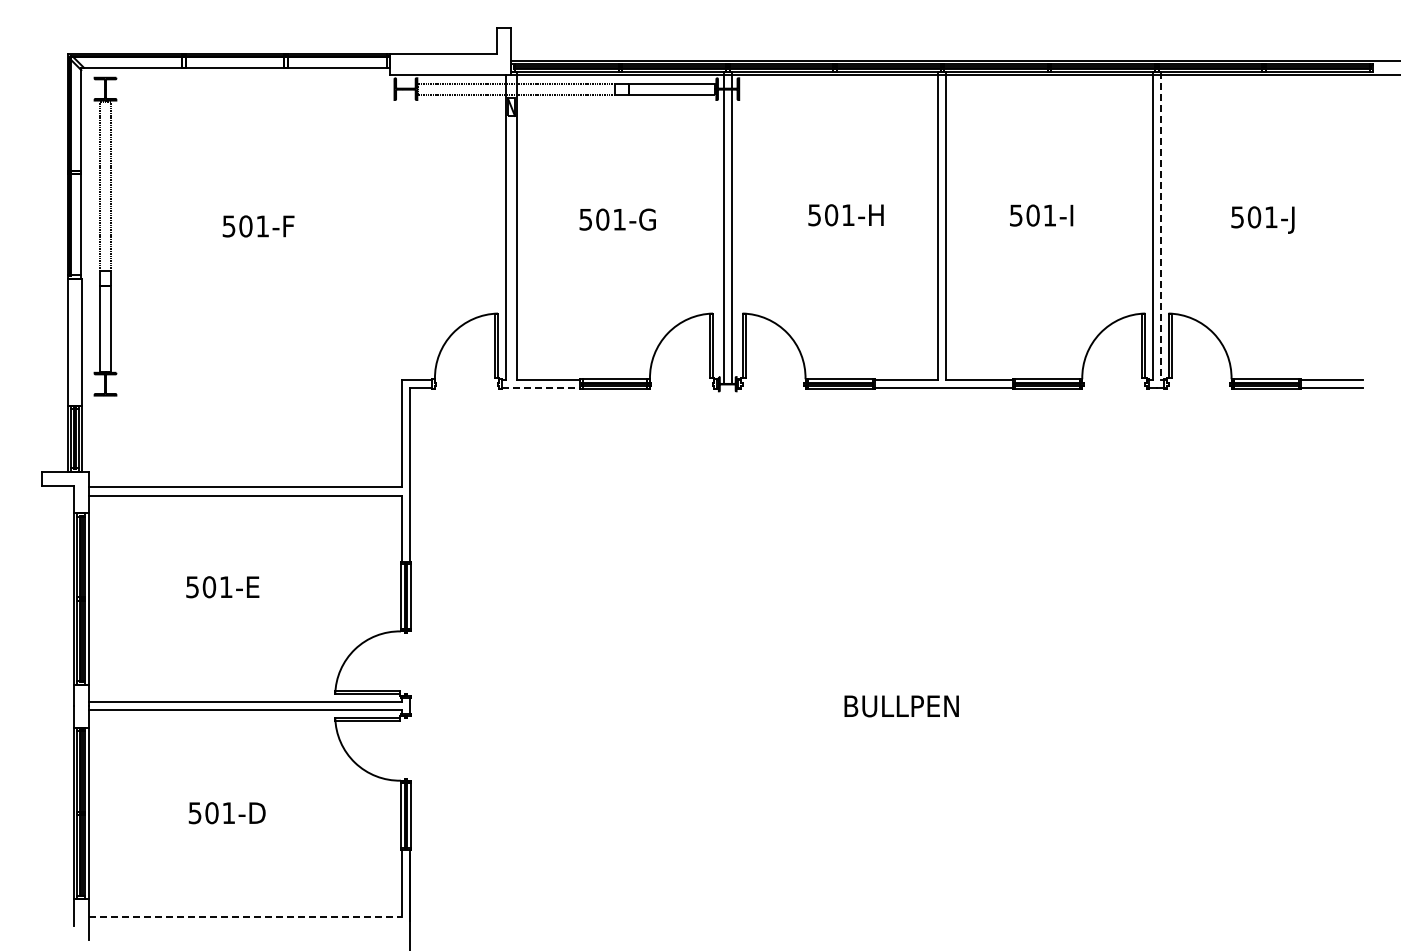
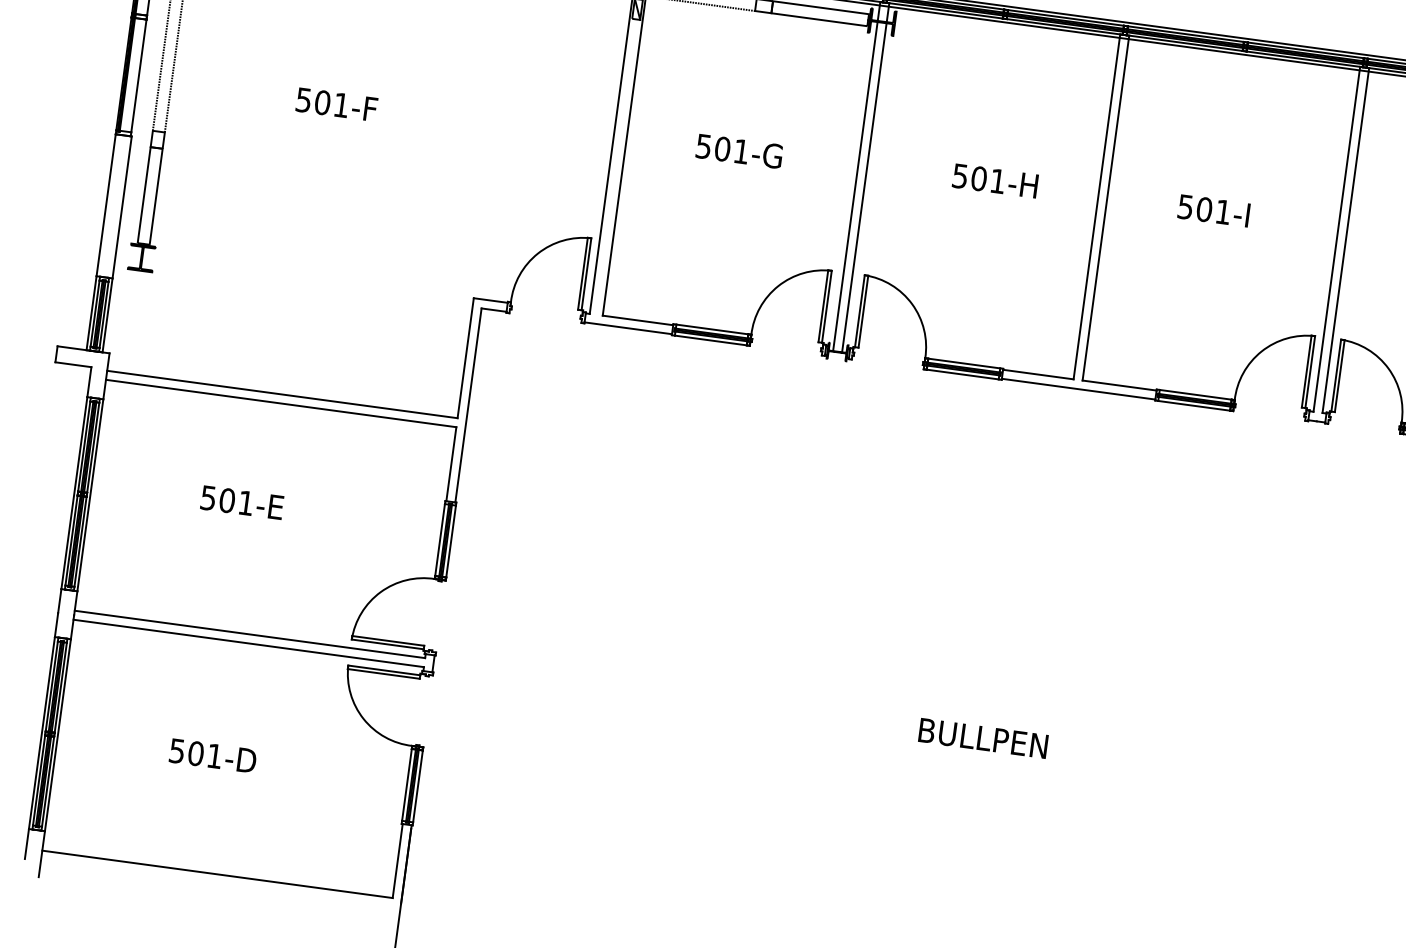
line: (1160, 226) -> (1345, 241), dashed -> solid
line: (541, 388) -> (628, 328), dashed -> solid
line: (245, 916) -> (217, 874), dashed -> solid

